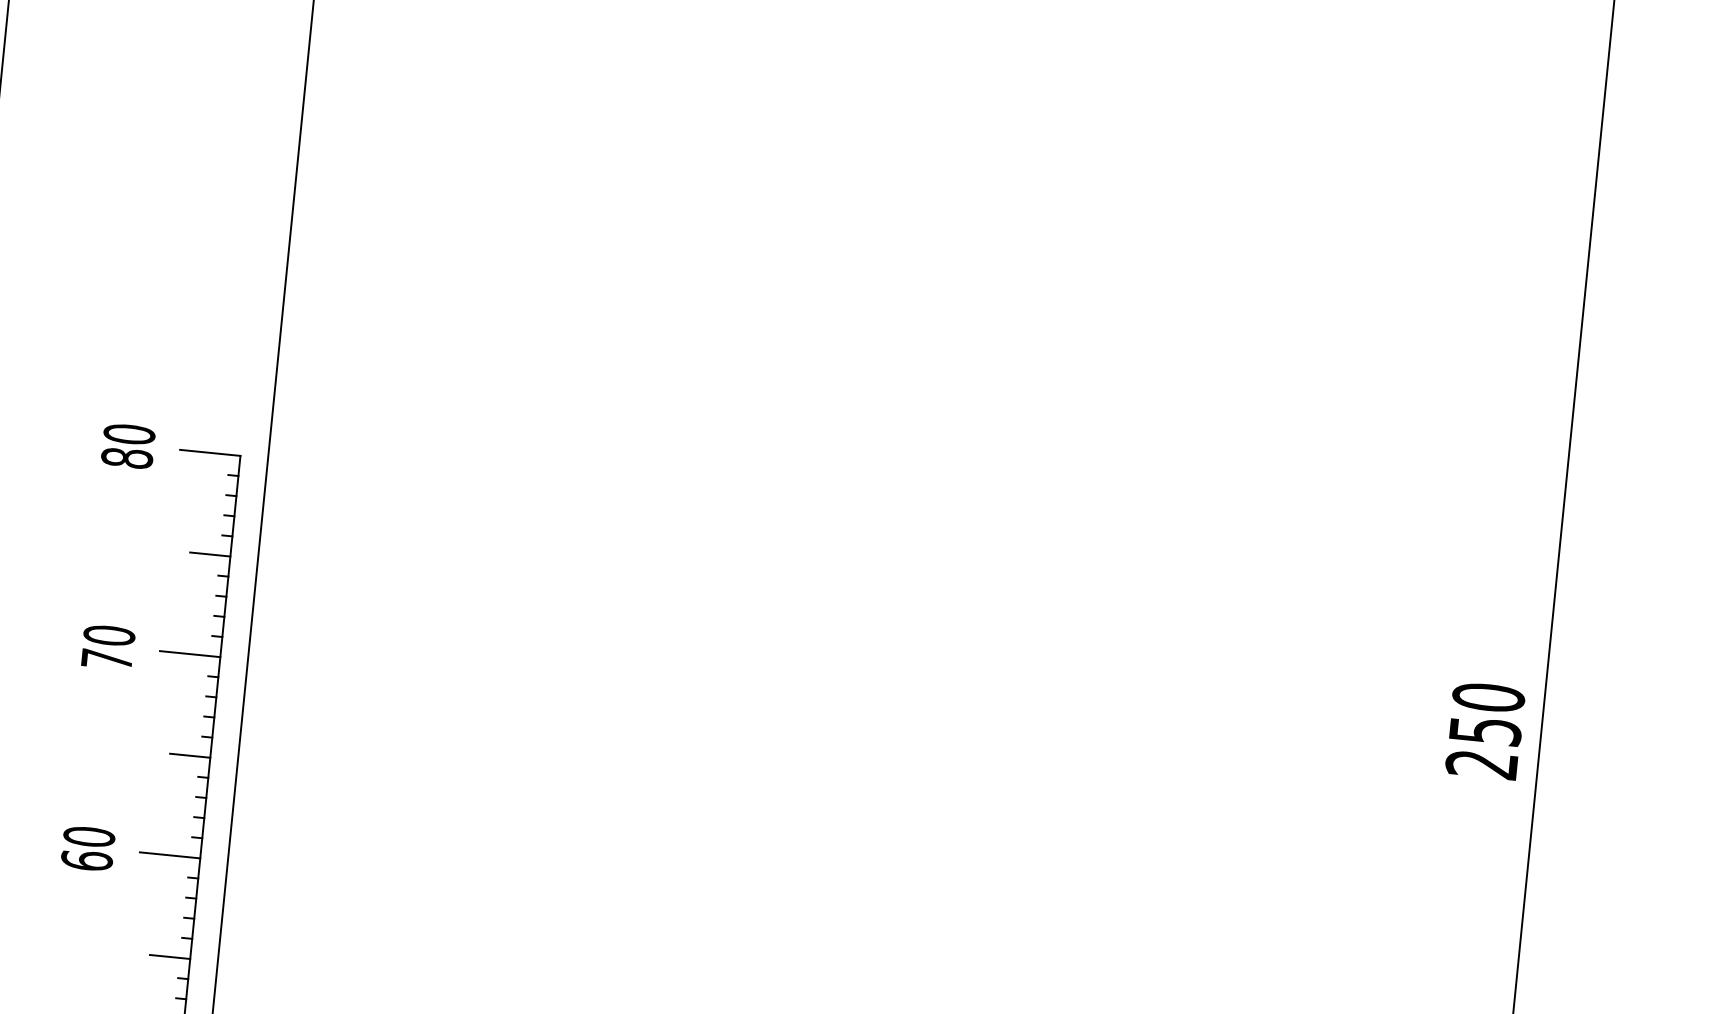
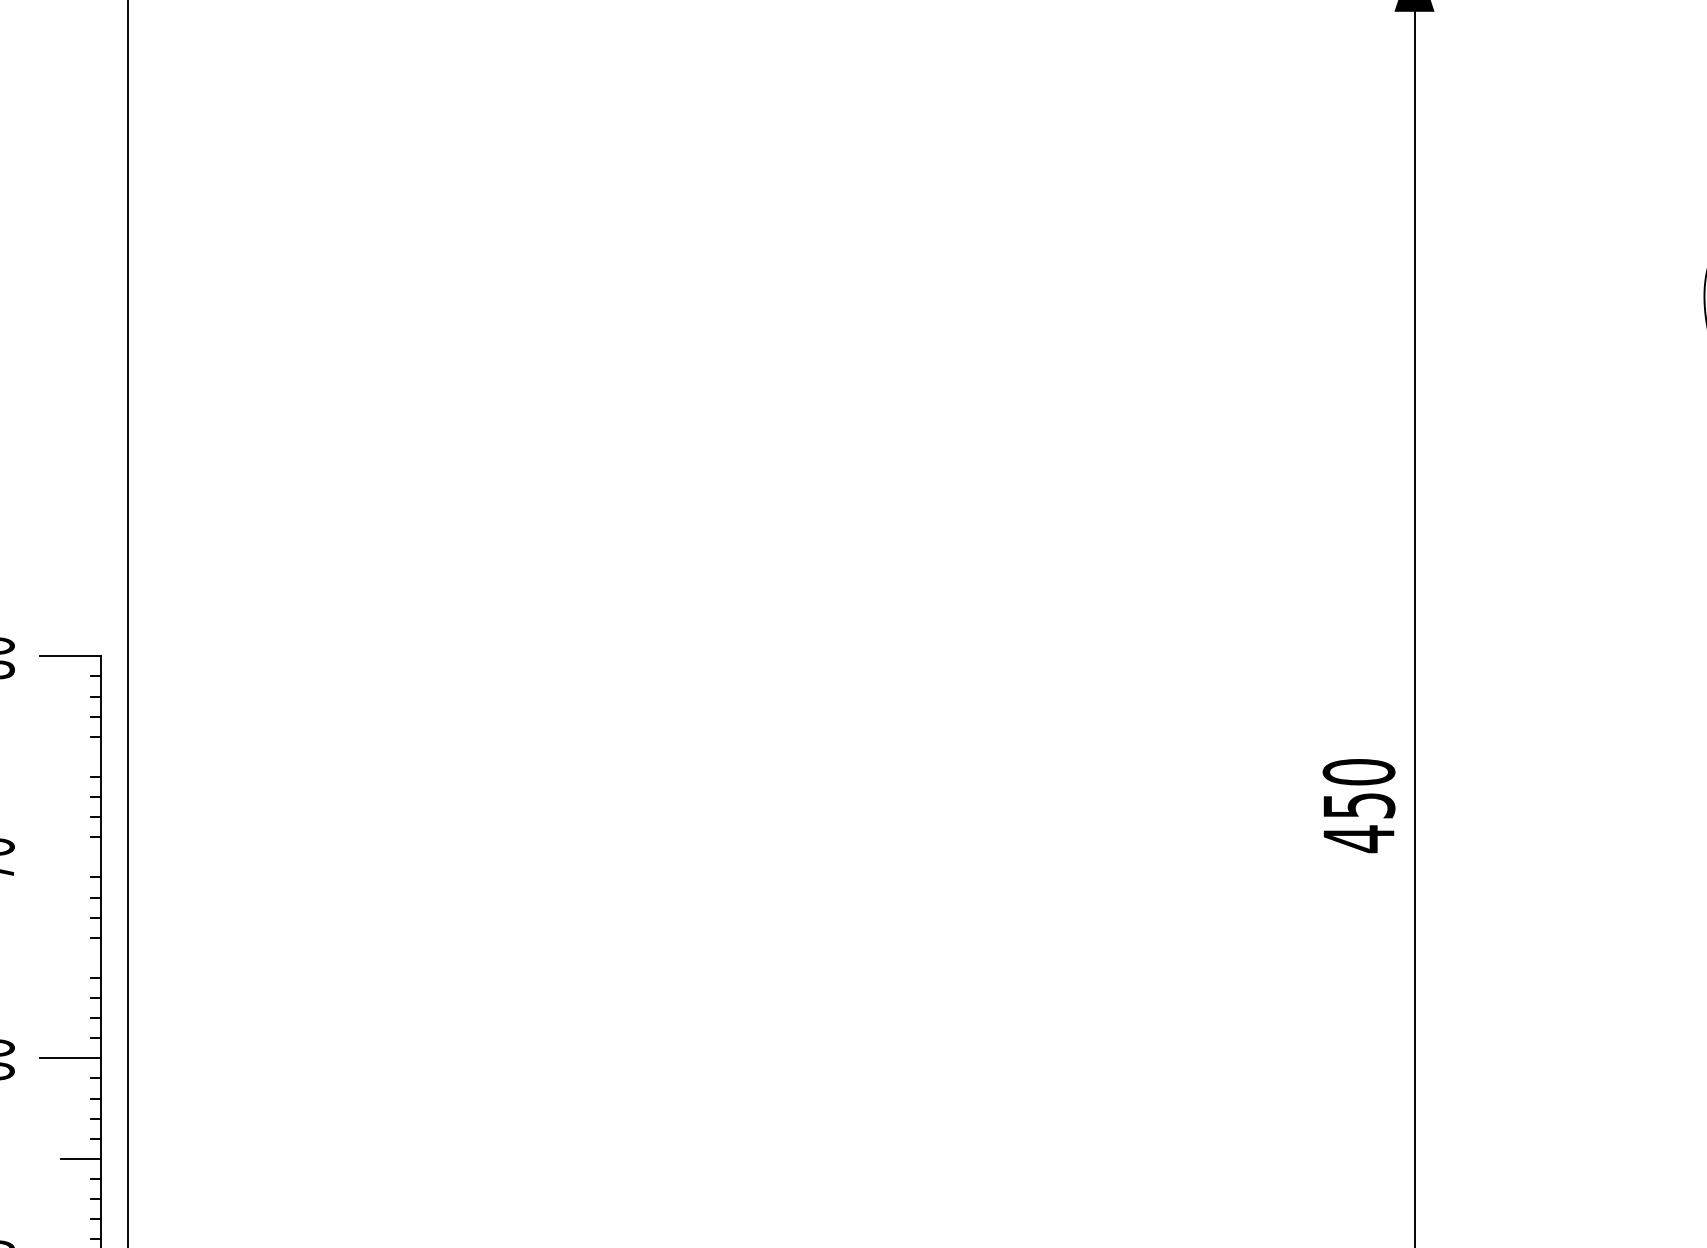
line: (210, 554) -> (80, 756), removed
line: (190, 654) -> (70, 857), removed
line: (190, 755) -> (80, 957), removed
text: (1481, 764) -> (1358, 839), 250 -> 450

